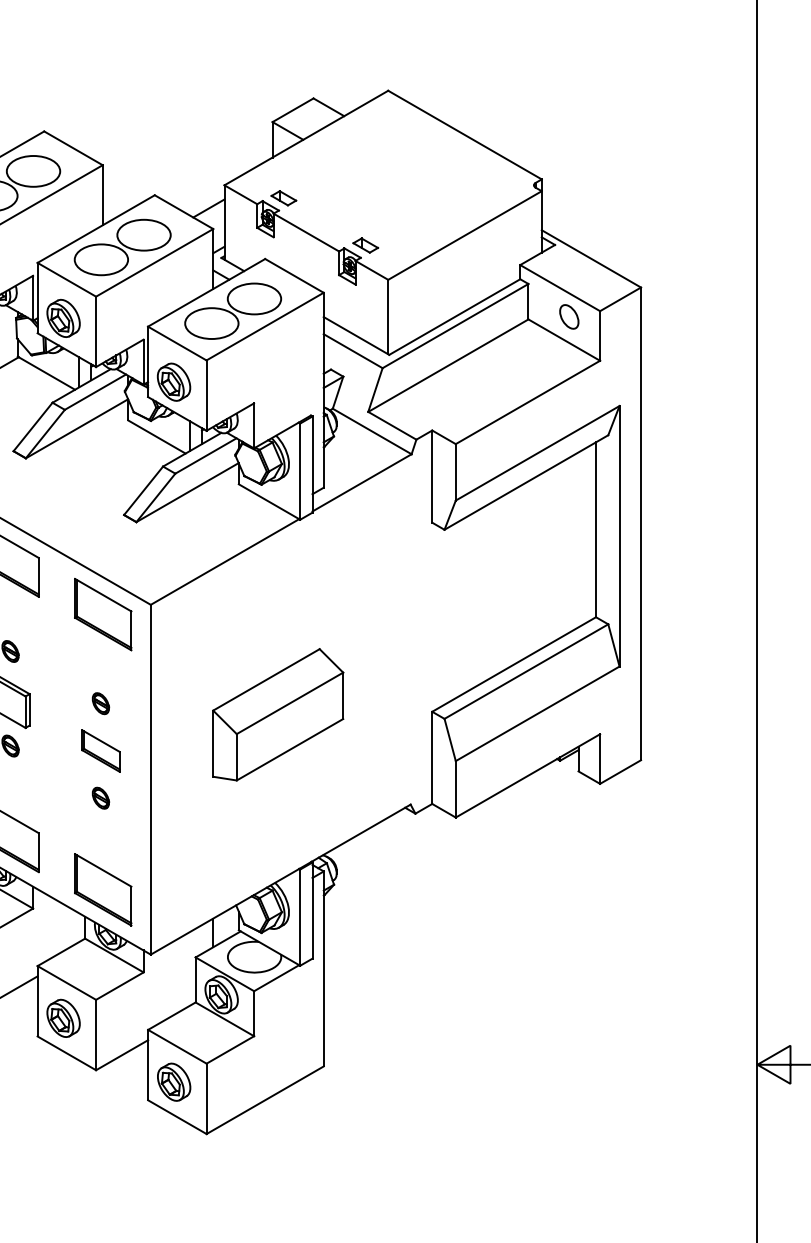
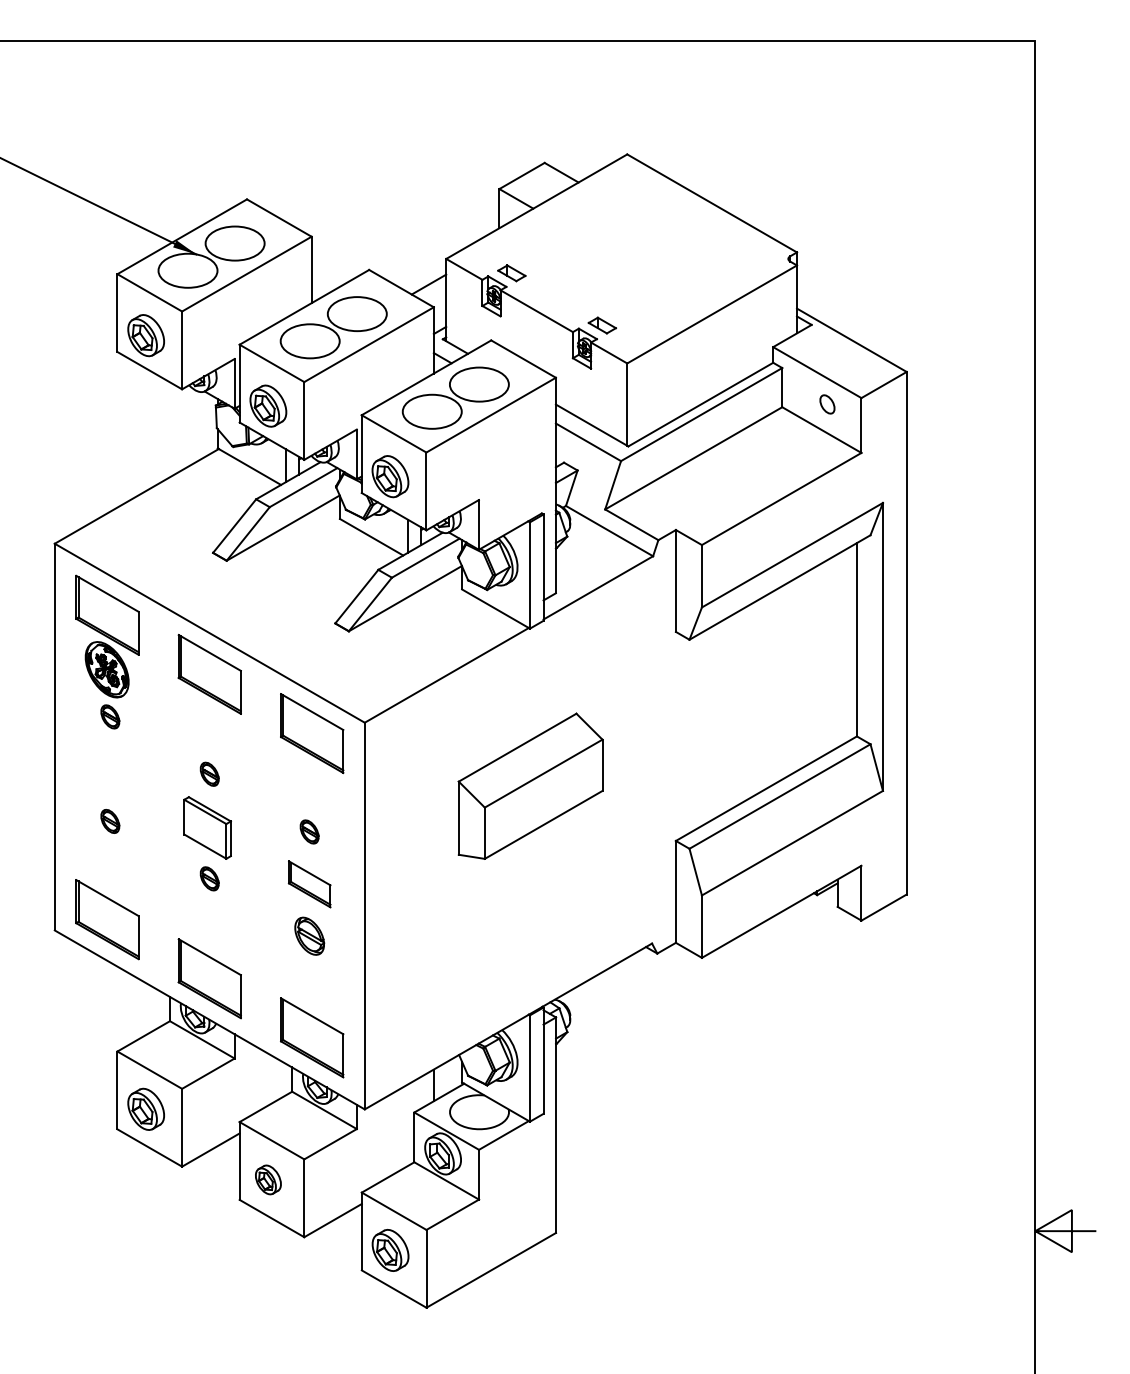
part: (569, 316) -> (827, 404), size x0.7
part: (278, 714) -> (530, 785), moved
part: (100, 798) -> (309, 936), size x1.6
part: (63, 1018) -> (268, 1179), size x0.7

